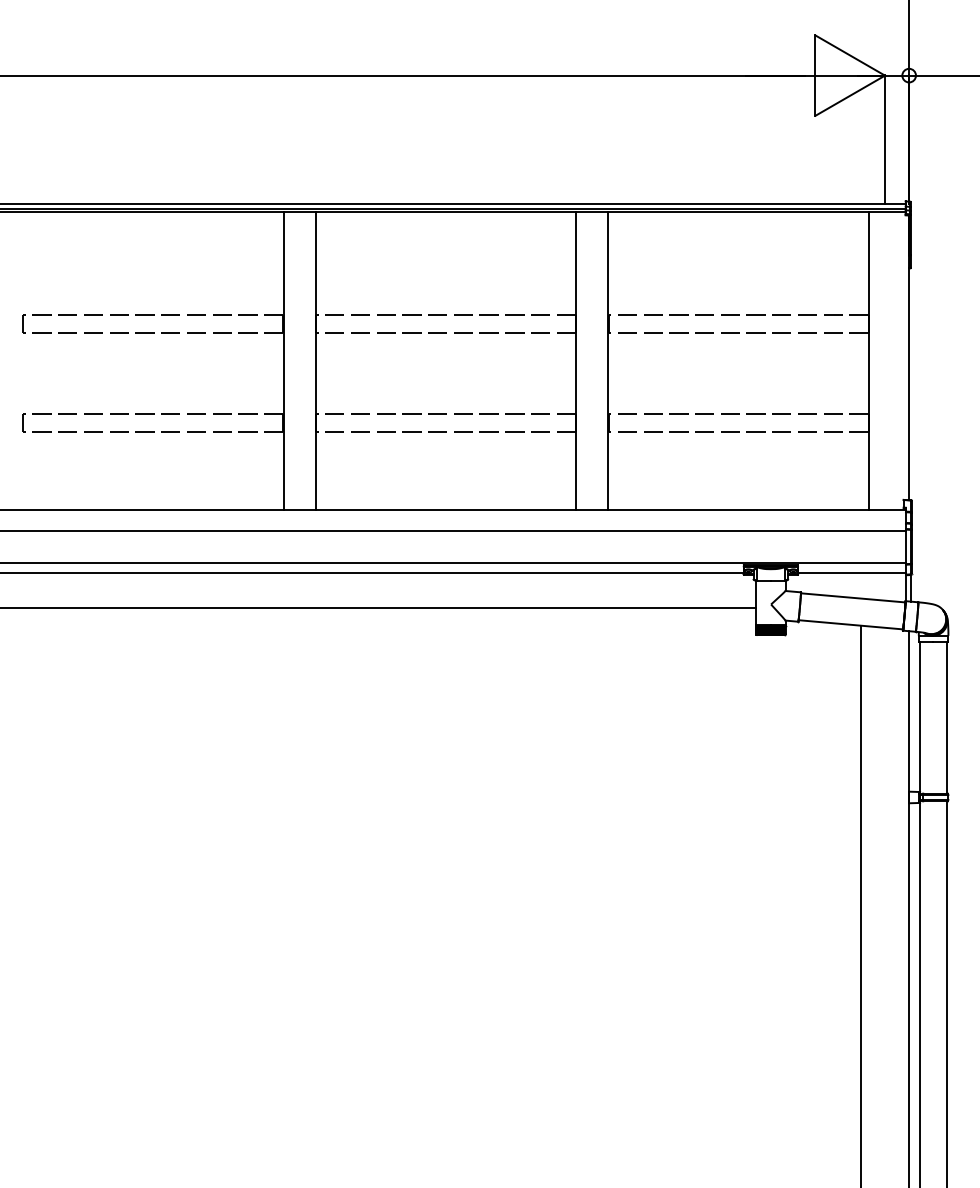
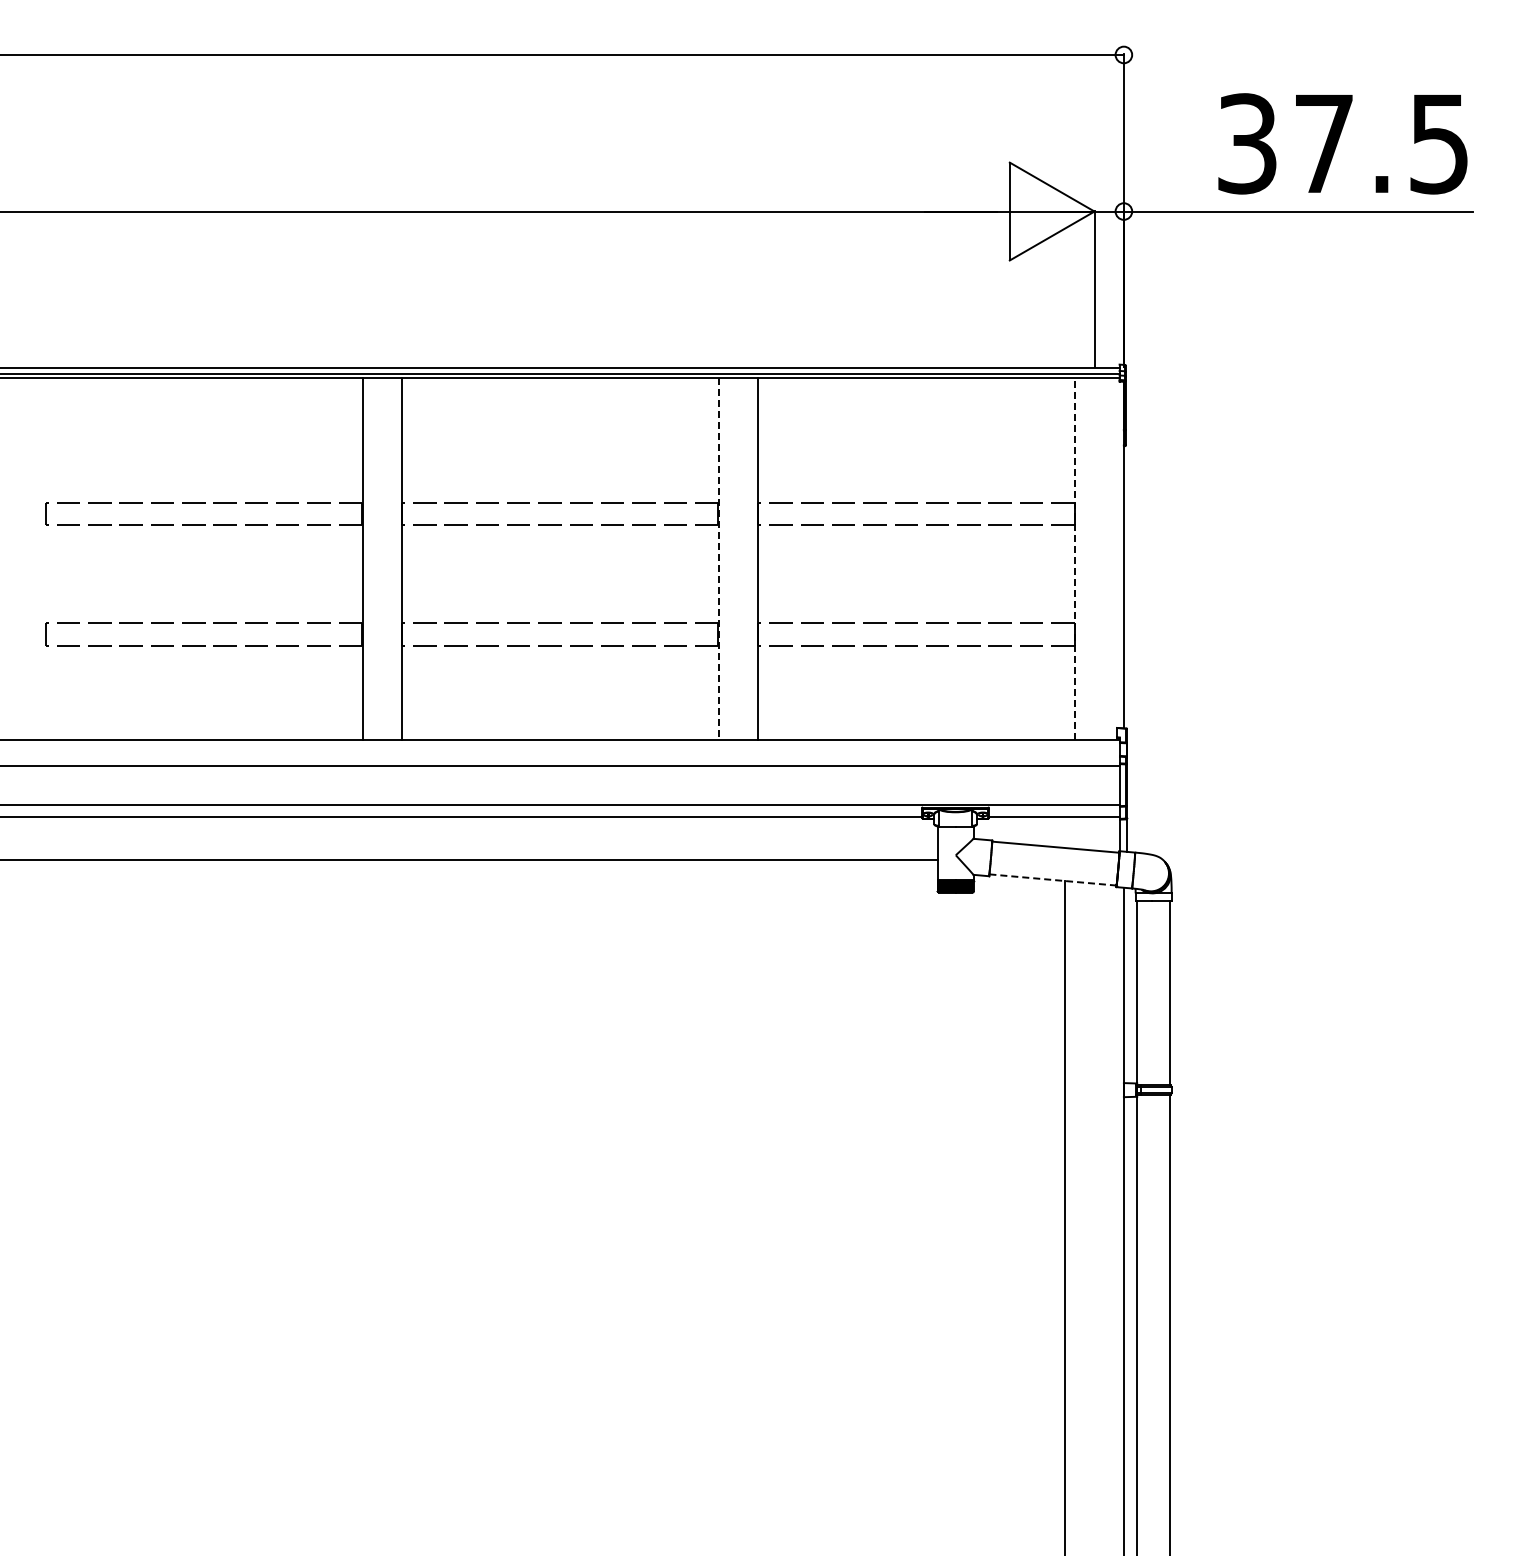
line: (868, 360) -> (1074, 558), solid -> dashed
line: (576, 361) -> (718, 559), solid -> dashed
line: (851, 624) -> (1053, 879), solid -> dashed

